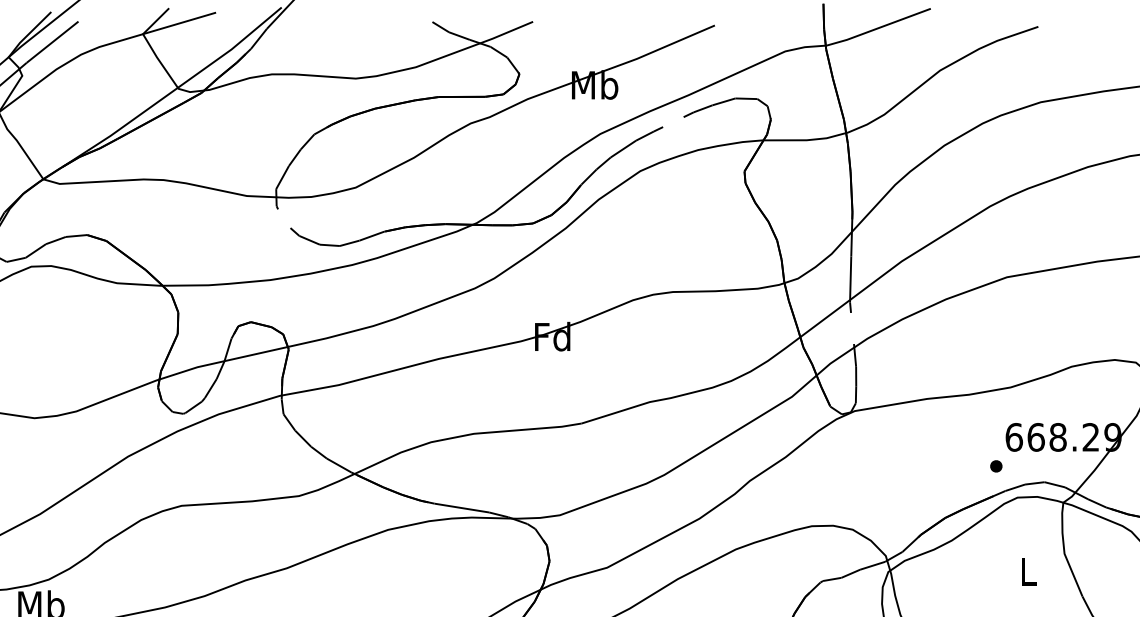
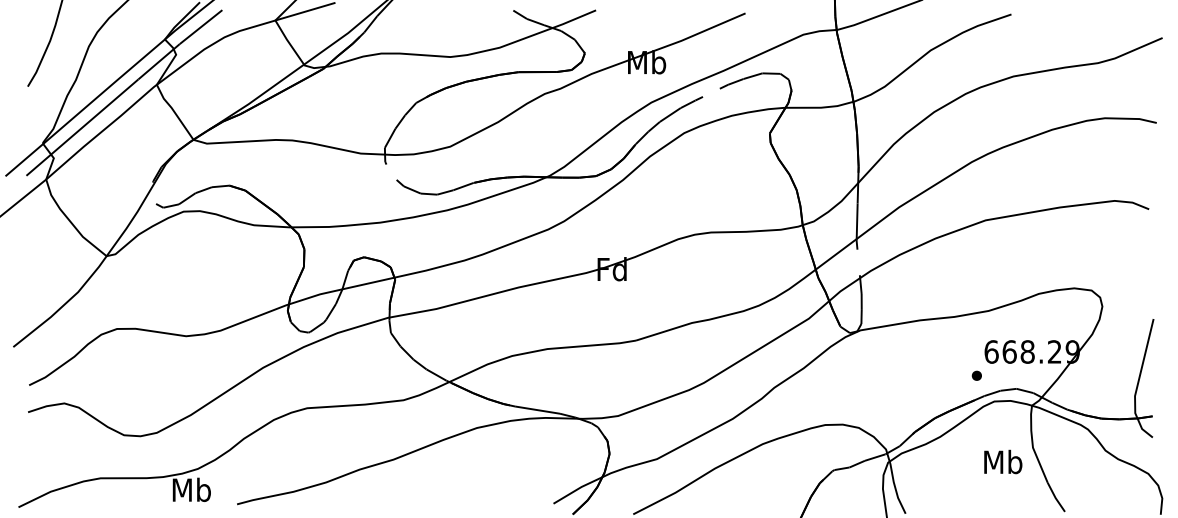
text: (1028, 570) -> (1003, 461), L -> Mb

